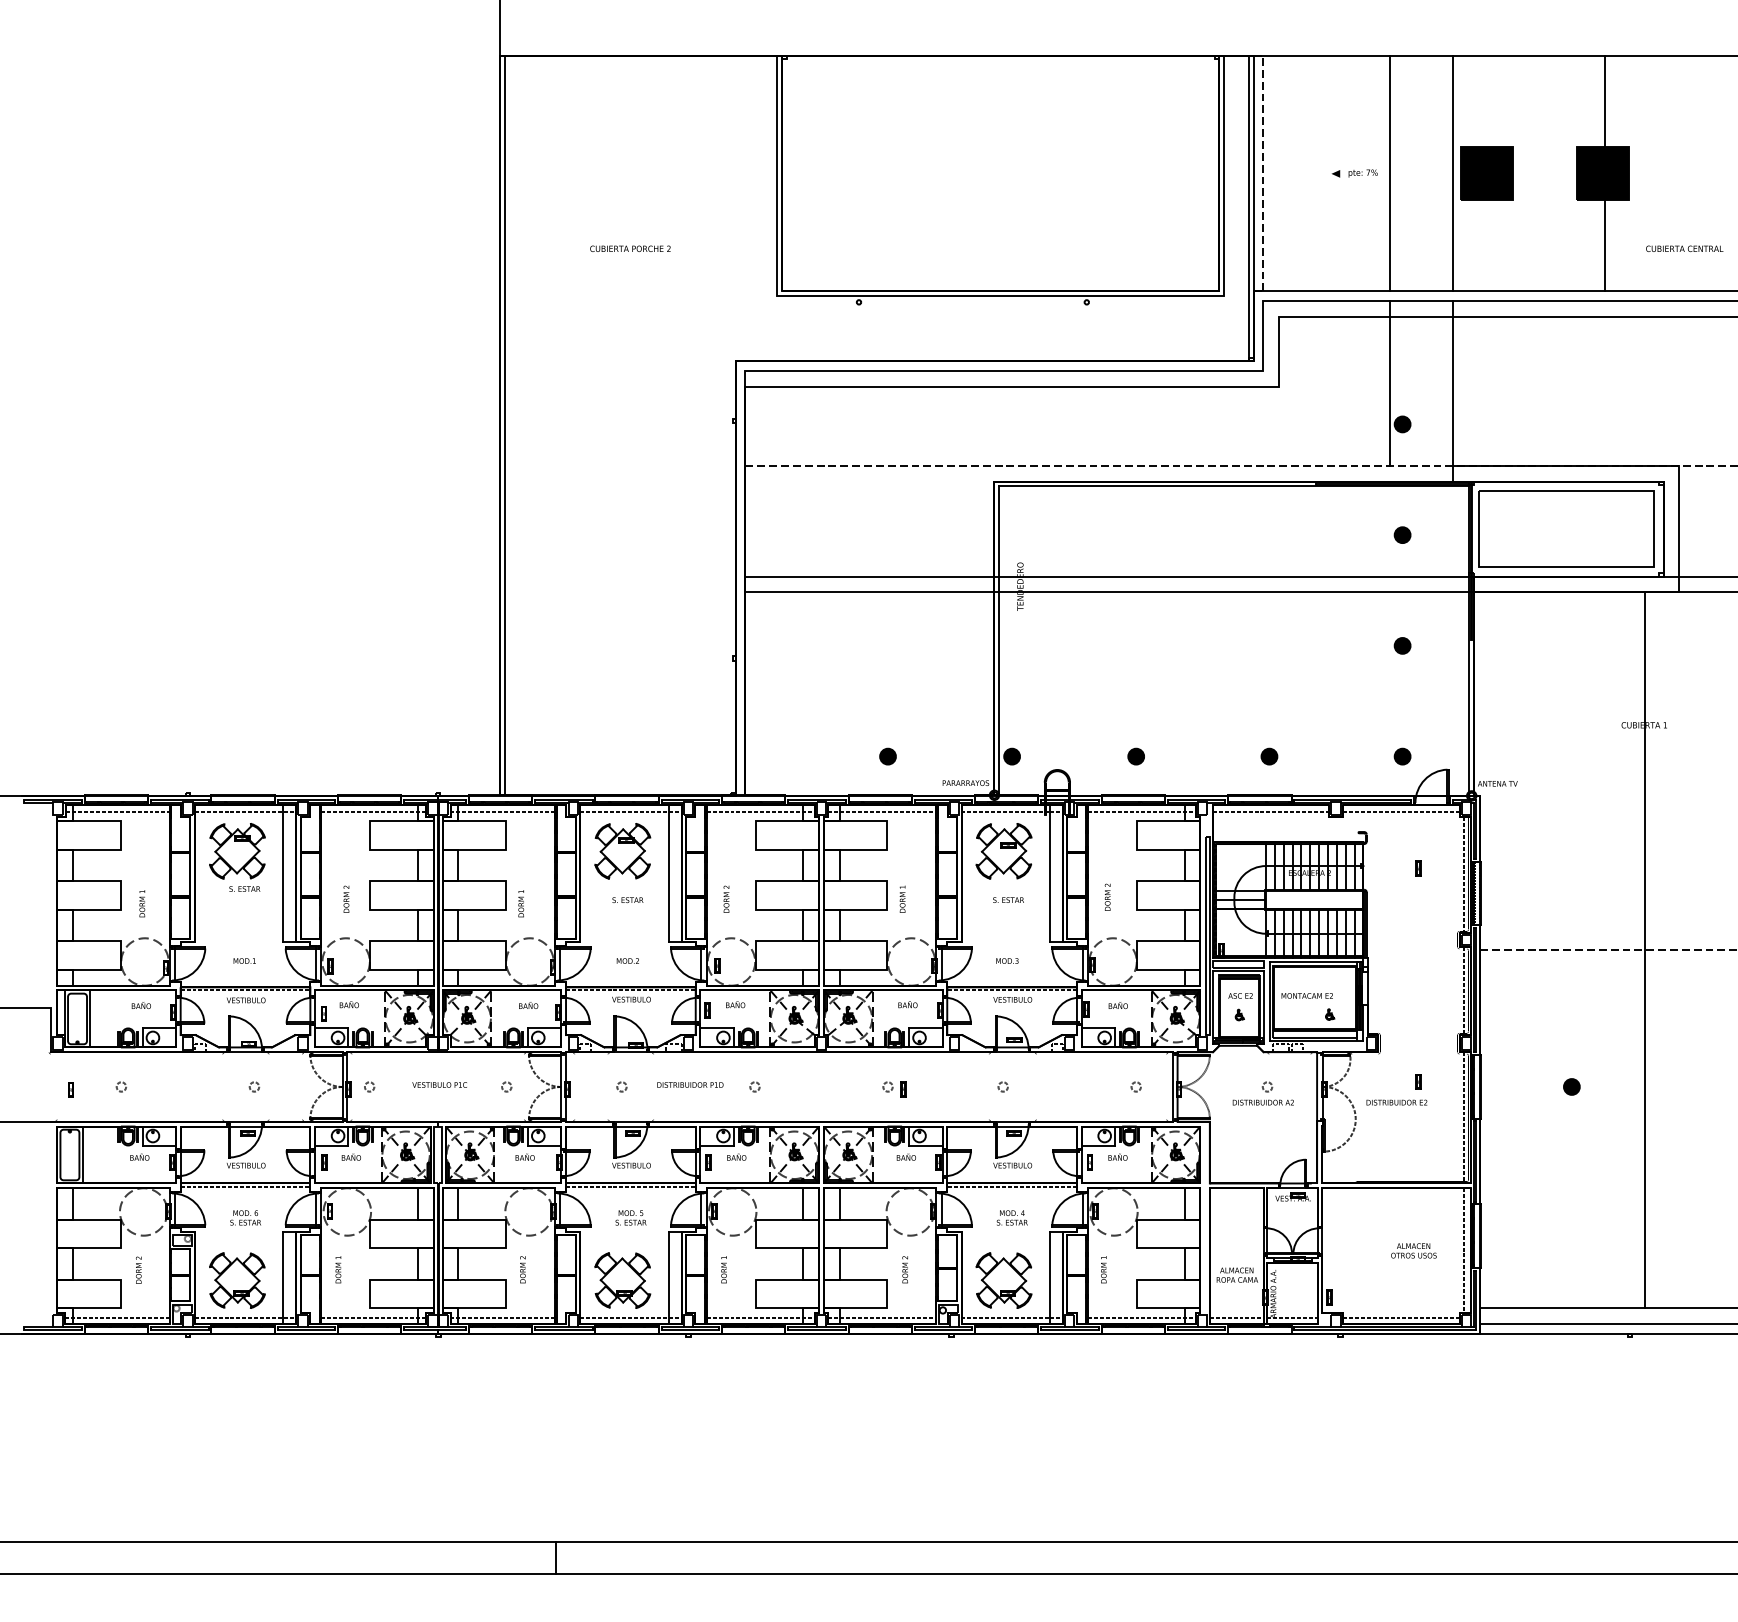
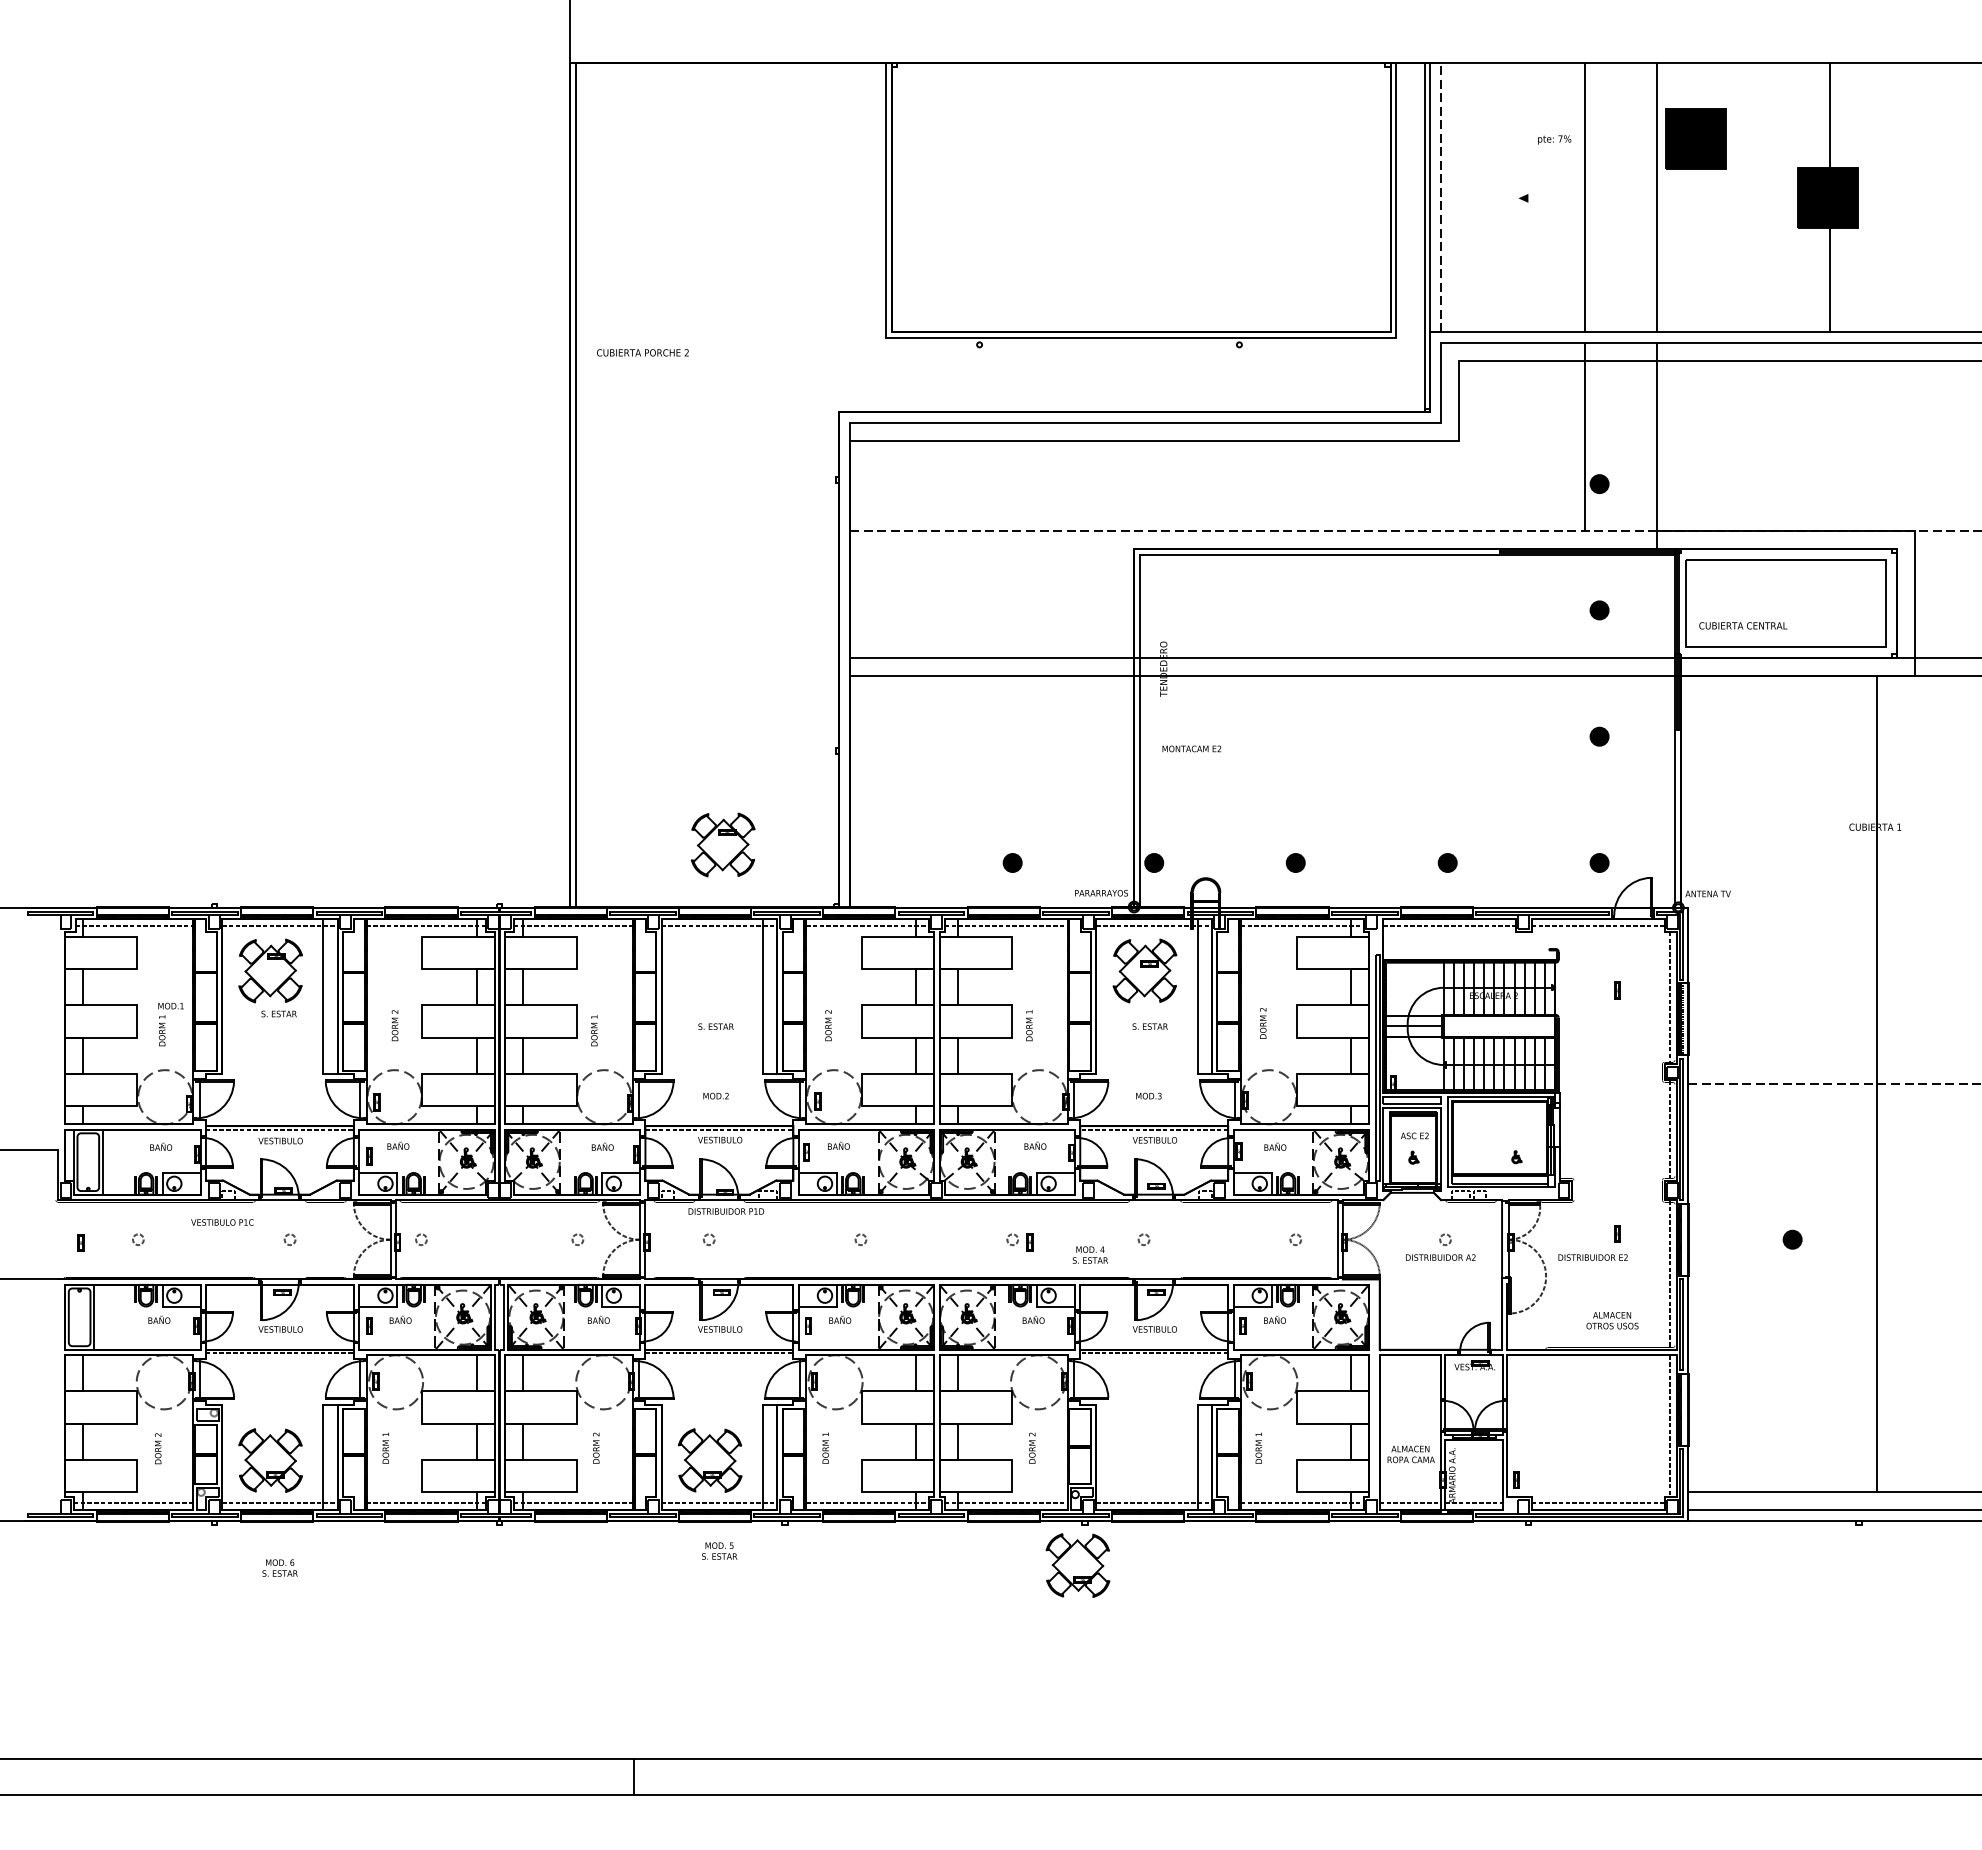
text: (1363, 173) -> (1554, 139), moved
part: (1486, 173) -> (1695, 138), moved
text: (630, 248) -> (642, 352), moved
text: (1684, 248) -> (1743, 625), moved
part: (623, 850) -> (723, 844), moved
text: (244, 960) -> (170, 1005), moved
text: (1306, 995) -> (1191, 748), moved
text: (439, 1085) -> (222, 1222), moved
text: (690, 1085) -> (726, 1211), moved
text: (245, 1217) -> (279, 1567), moved
text: (630, 1217) -> (719, 1550), moved
text: (1011, 1217) -> (1089, 1254), moved
text: (1413, 1250) -> (1612, 1320), moved
part: (1003, 1280) -> (1077, 1565), moved

